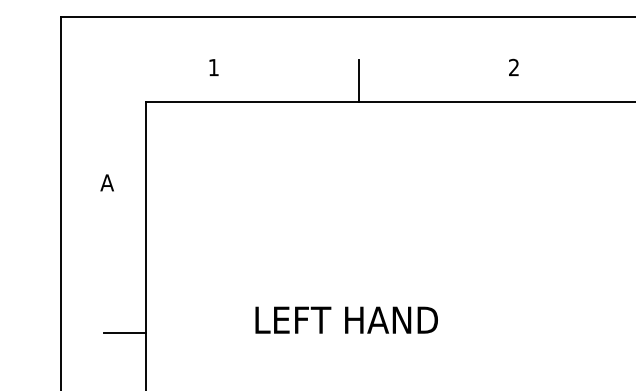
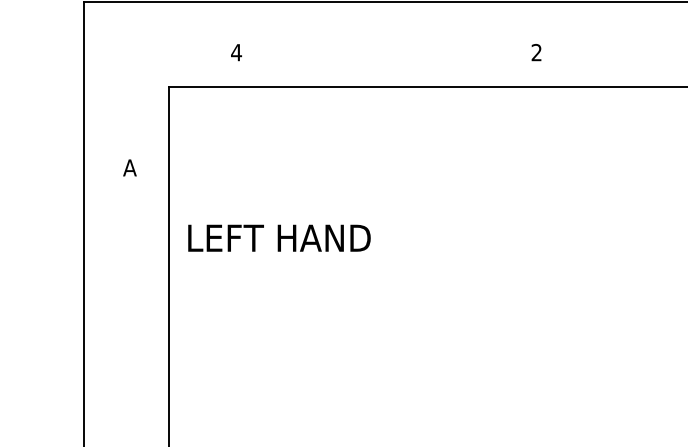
text: (213, 67) -> (236, 52), 1 -> 4
line: (358, 80) -> (381, 65), removed
text: (346, 319) -> (279, 237), moved
line: (124, 332) -> (147, 317), removed

